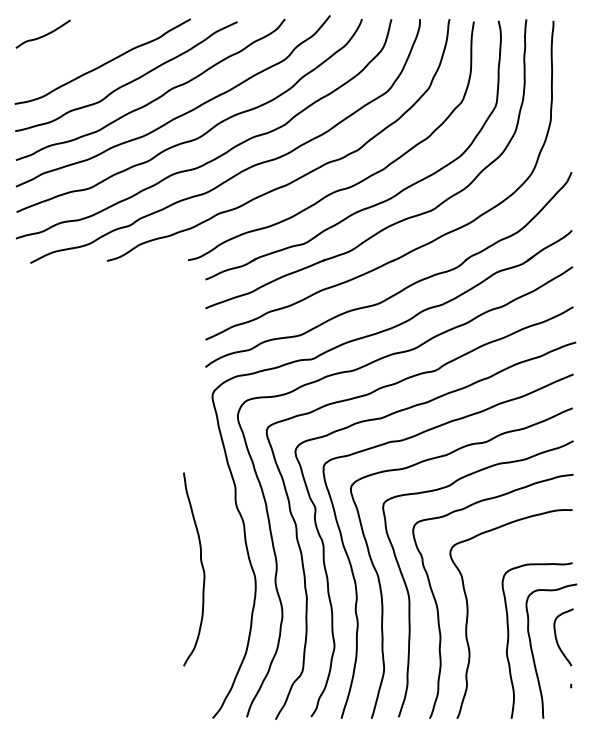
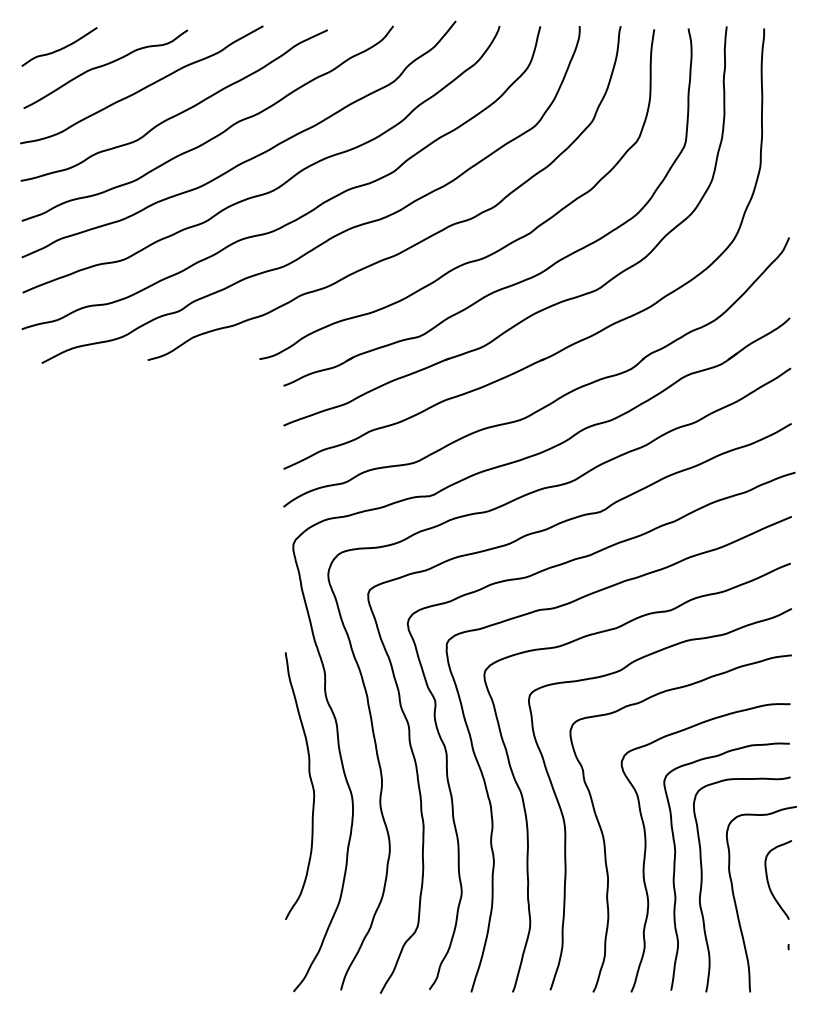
curve: (75, 48) -> (104, 66), added
curve: (201, 566) -> (310, 782), moved
curve: (489, 627) -> (675, 866), added

